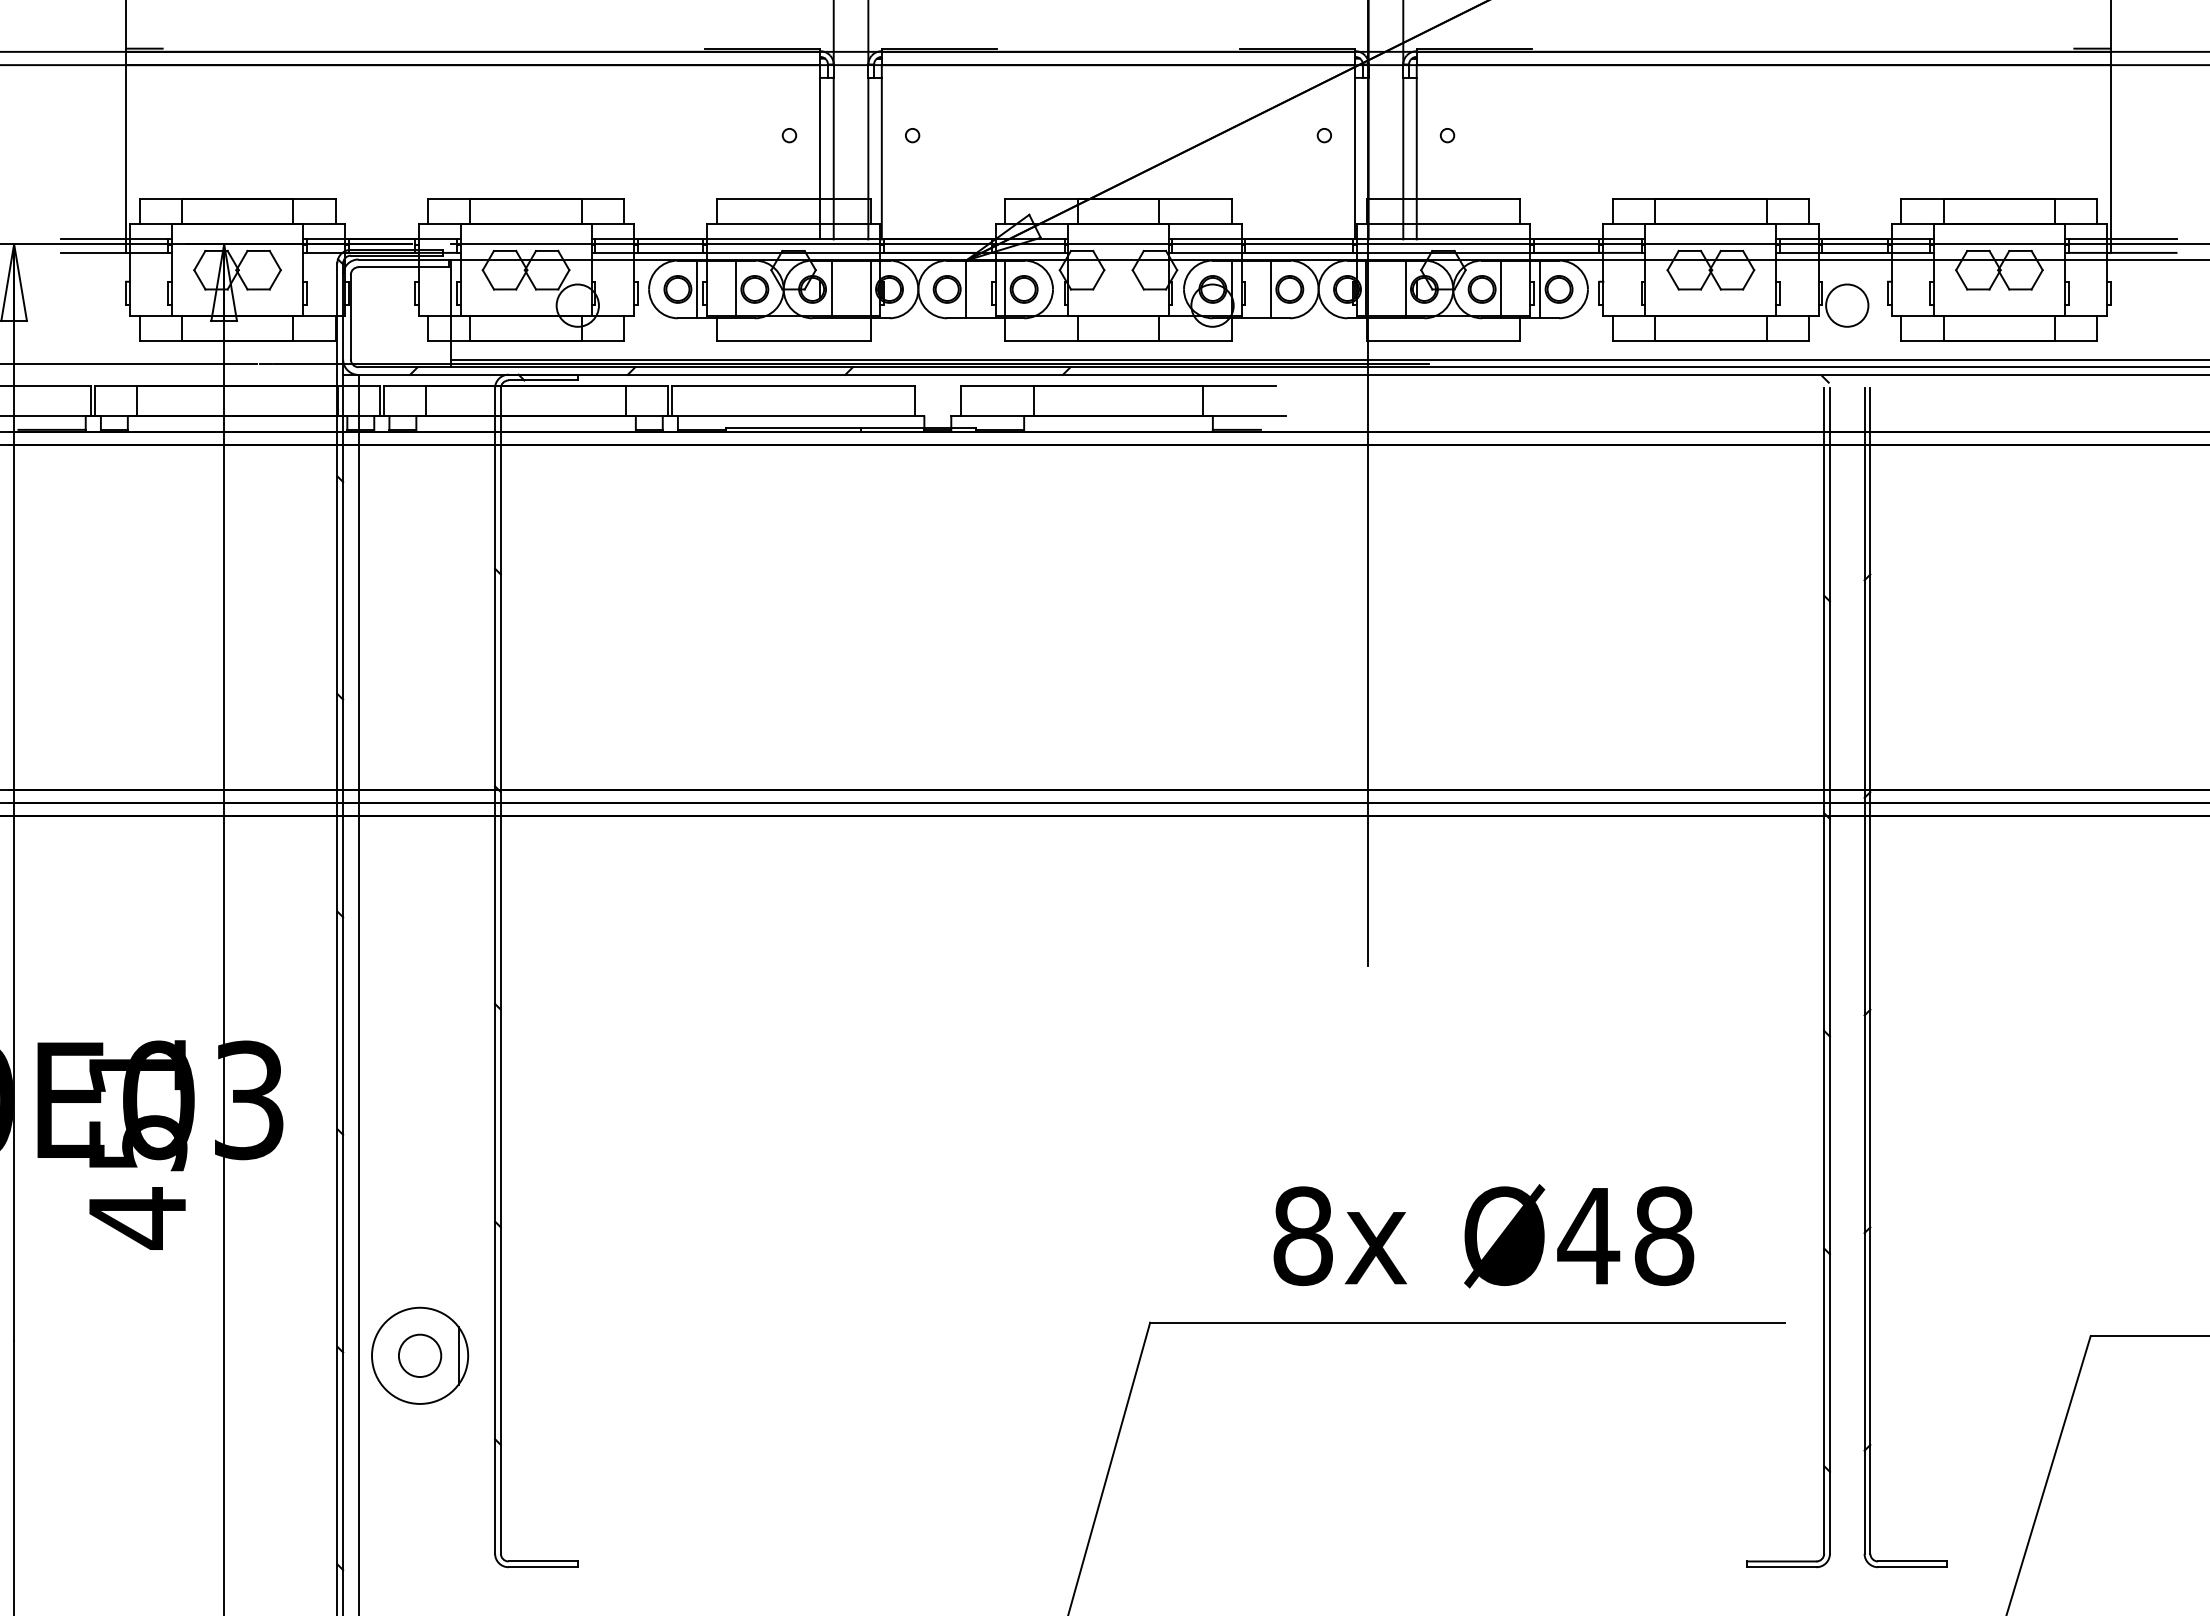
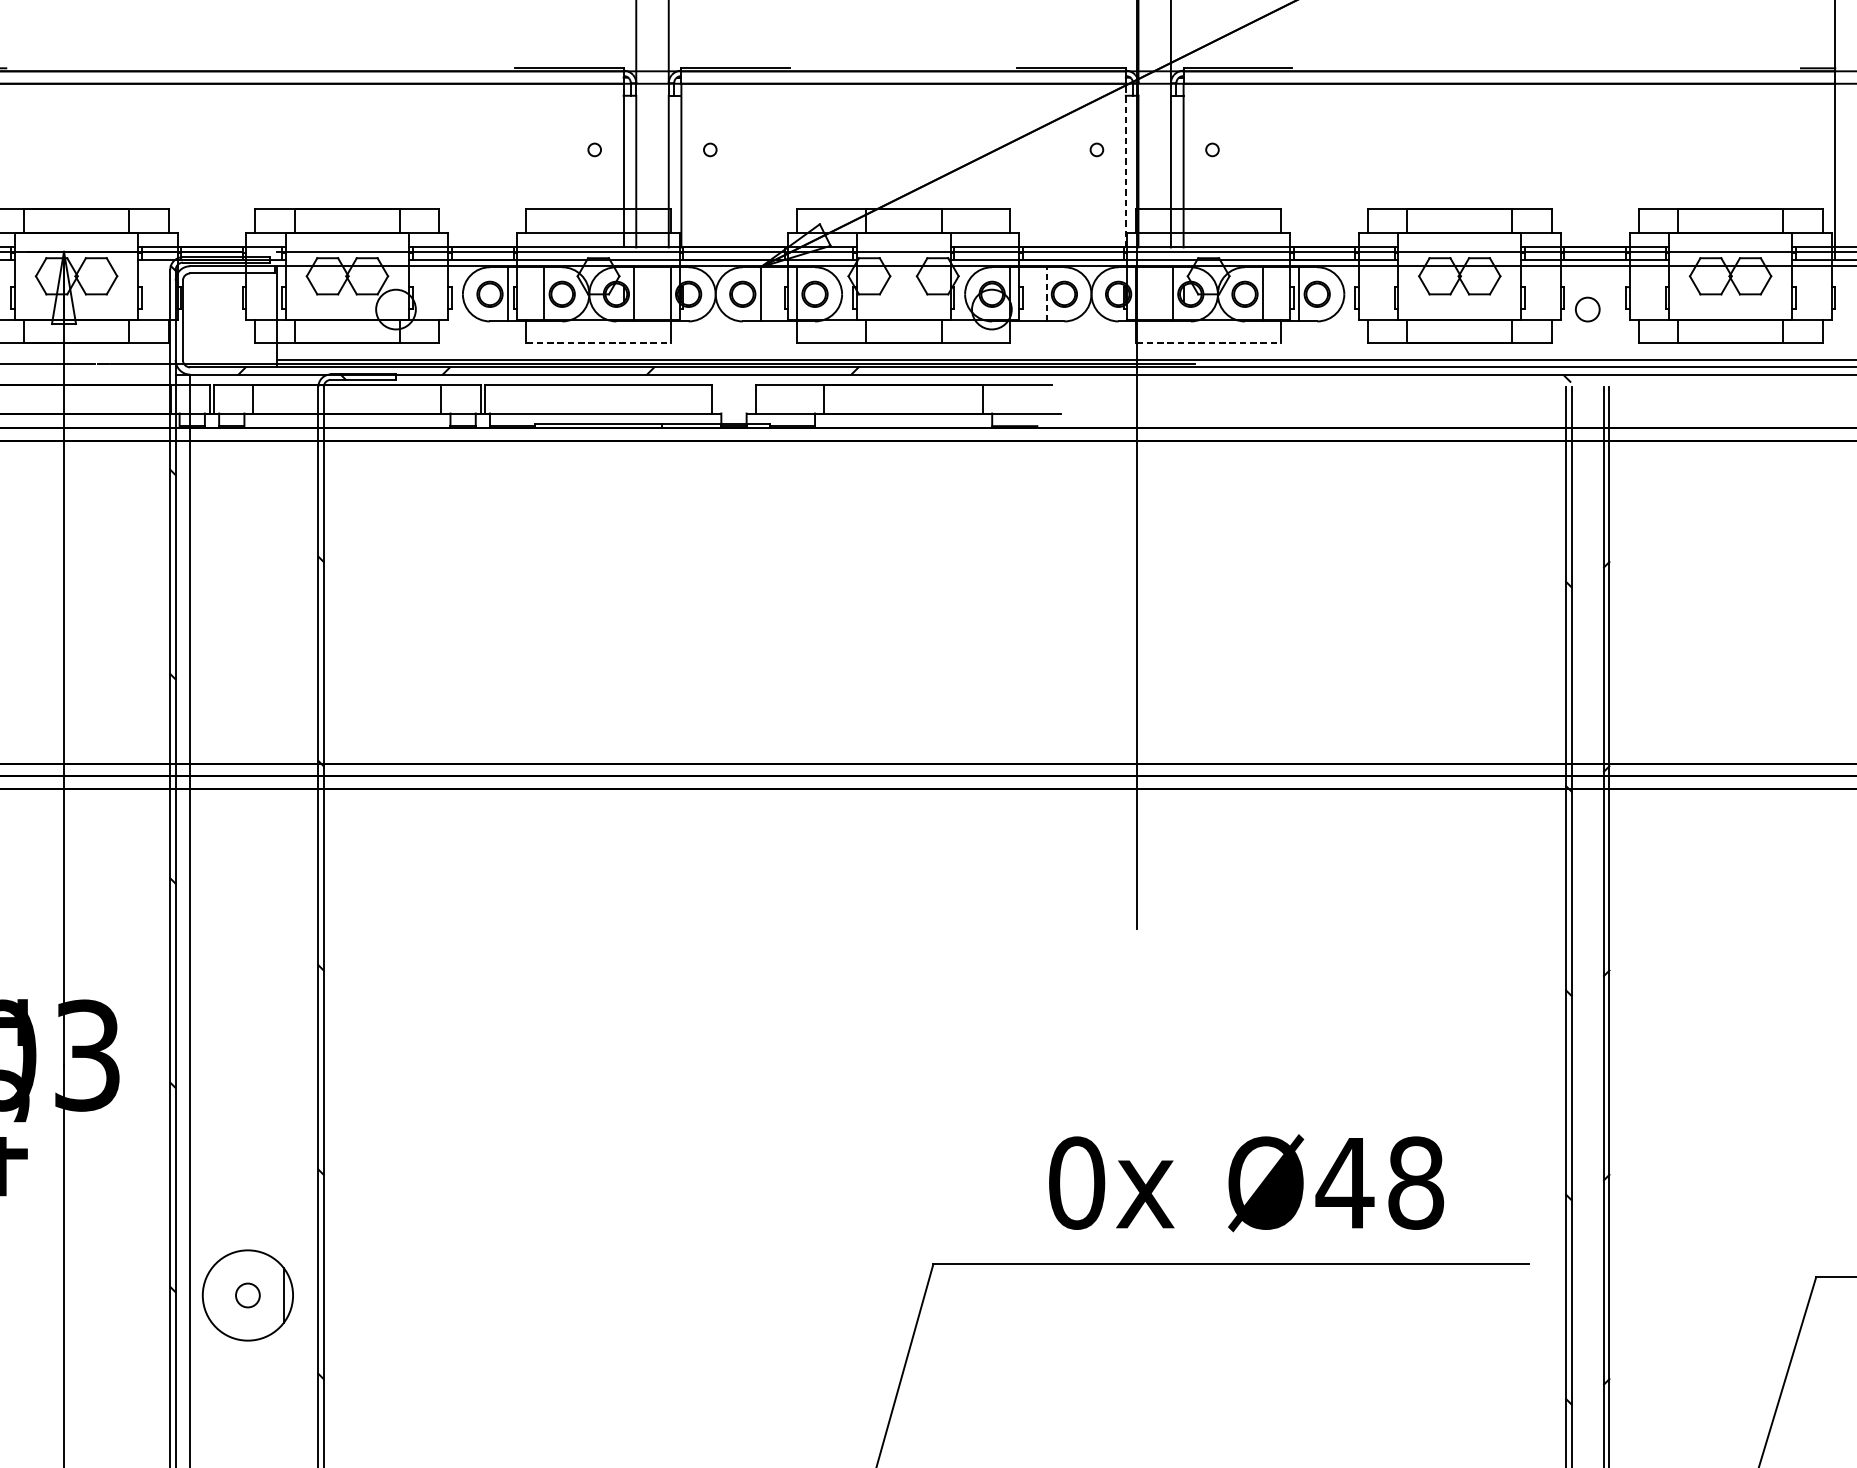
line: (1355, 151) -> (1126, 164), solid -> dashed
line: (1270, 289) -> (1046, 294), solid -> dashed
circle: (1847, 305) -> (1587, 309), size x0.6
line: (793, 341) -> (598, 343), solid -> dashed
line: (1443, 341) -> (1208, 343), solid -> dashed
text: (1303, 1235) -> (1077, 1182), 8x -> 0x
circle: (419, 1355) -> (247, 1295), size x0.6

